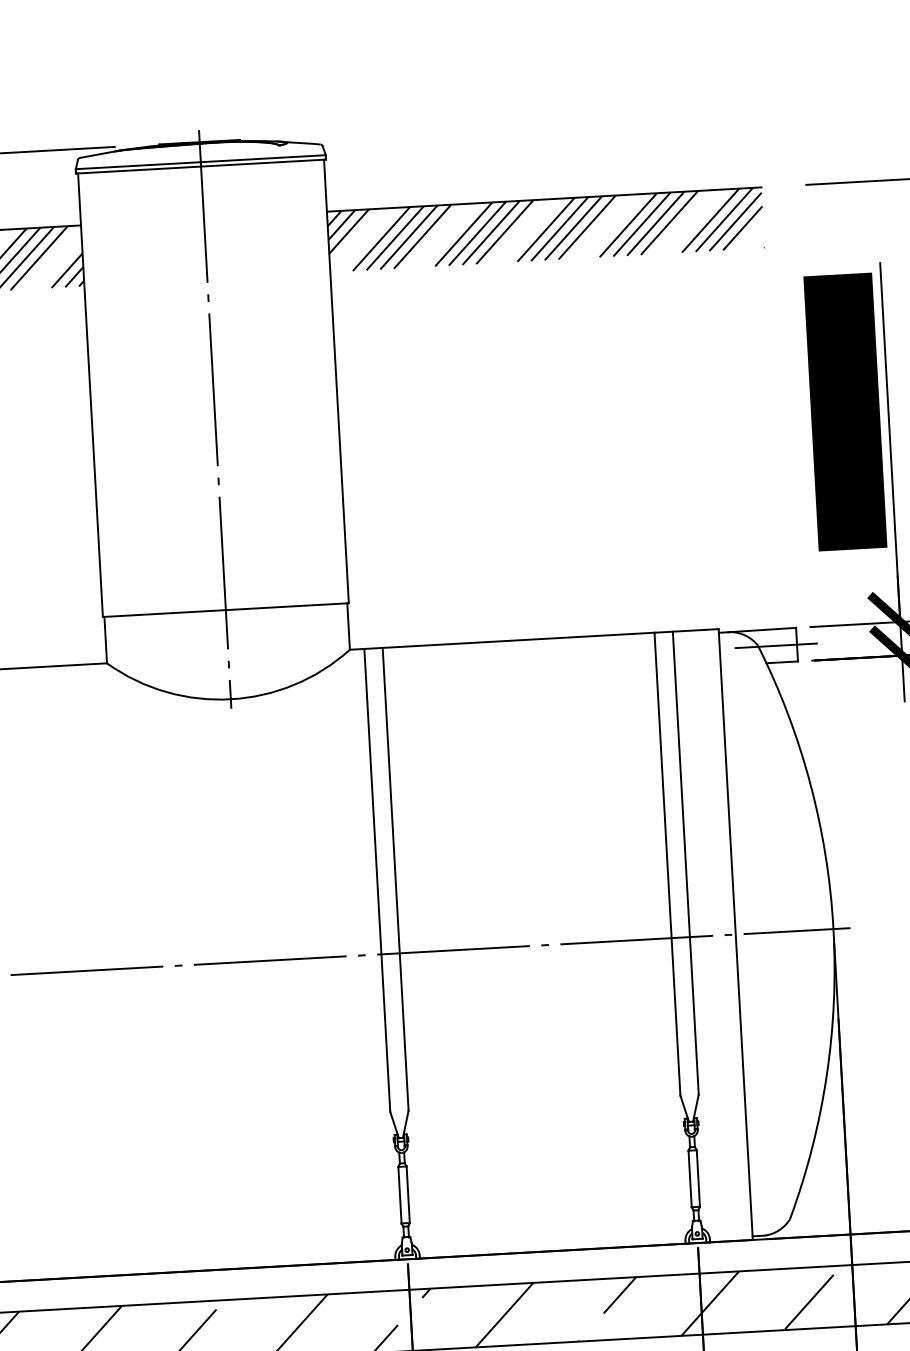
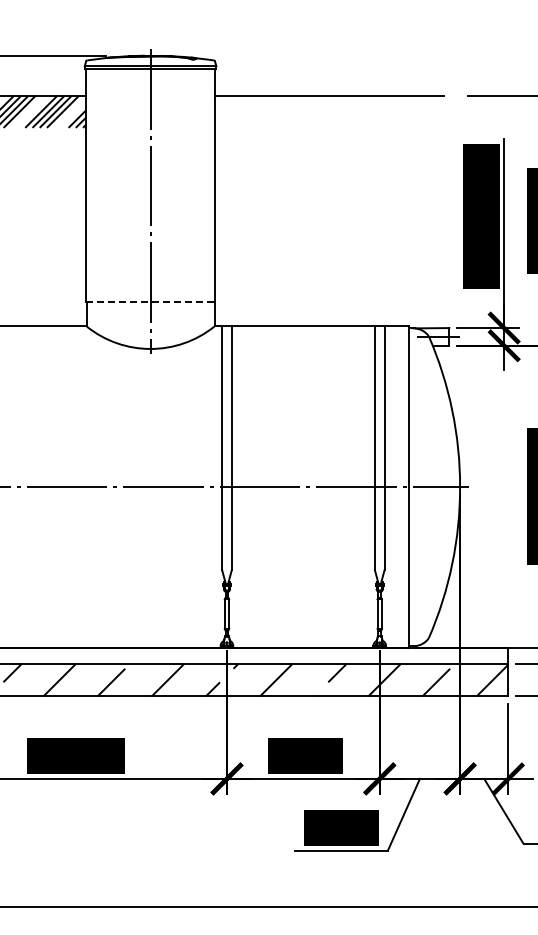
hatch: (545, 229) -> (329, 111), removed
line: (225, 611) -> (150, 302), solid -> dashed

